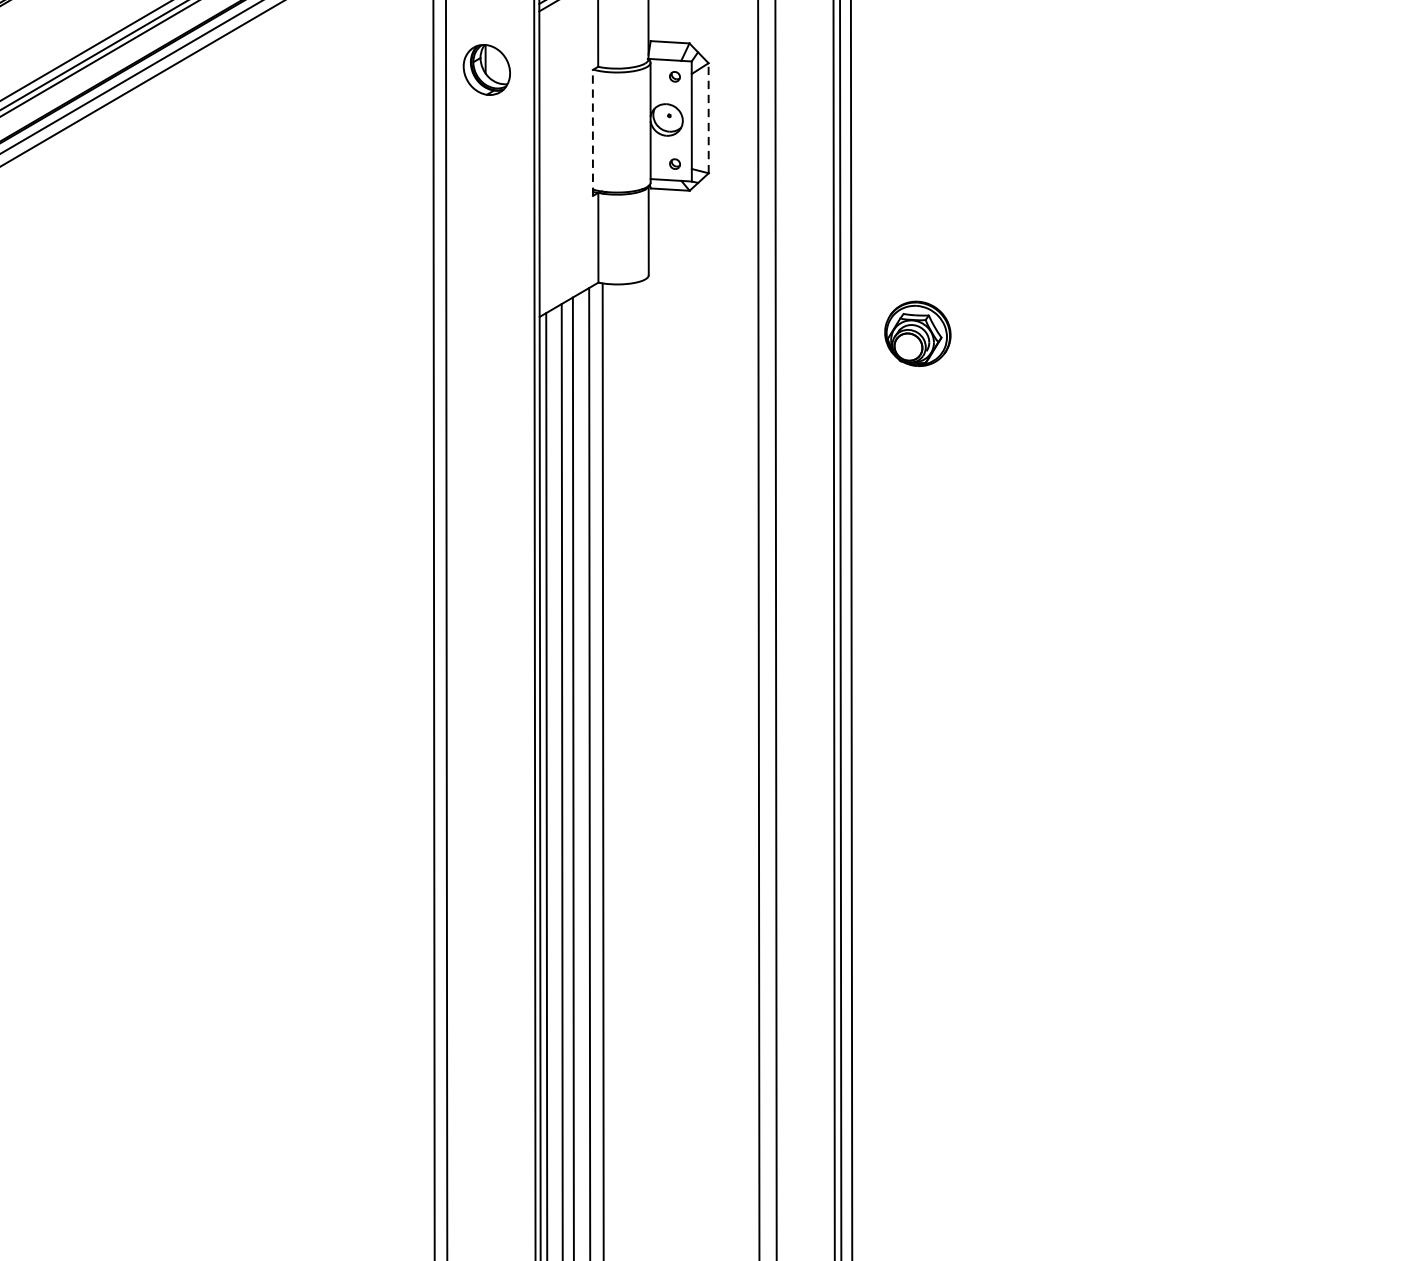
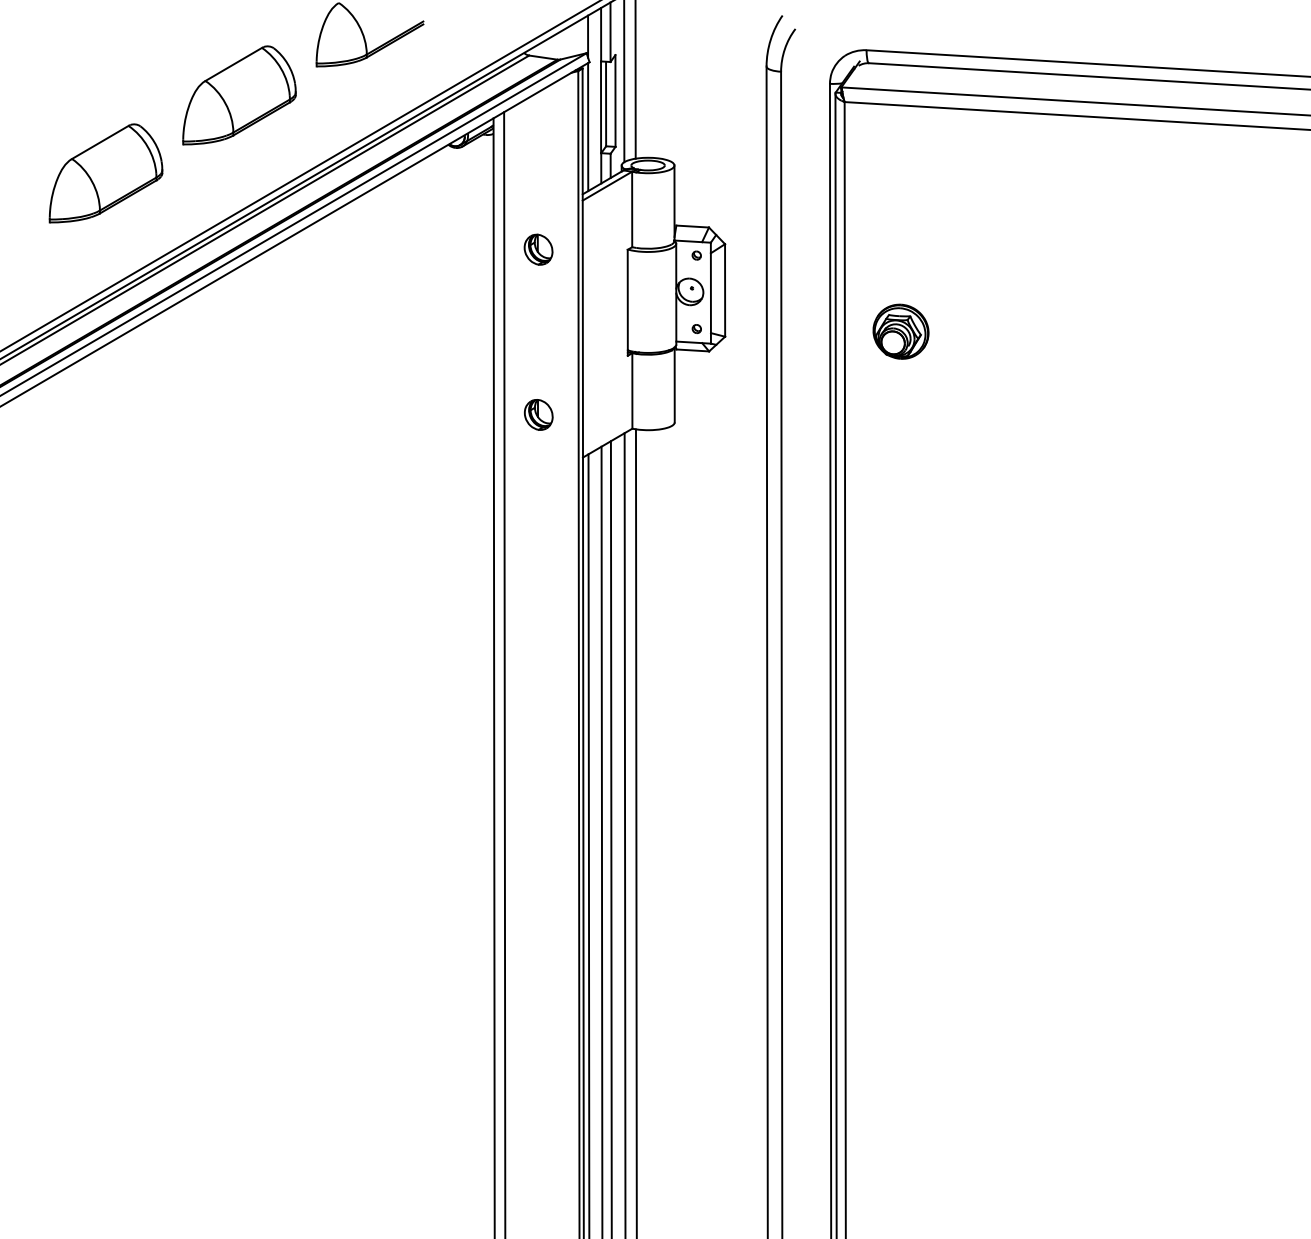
part: (486, 69) -> (538, 249), size x0.71
line: (709, 117) -> (725, 289), dashed -> solid
line: (592, 132) -> (627, 302), dashed -> solid
part: (486, 265) -> (538, 414), added
part: (917, 333) -> (900, 331), moved

